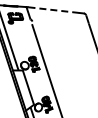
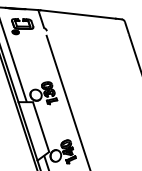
line: (54, 10) -> (78, 15), dashed -> solid

